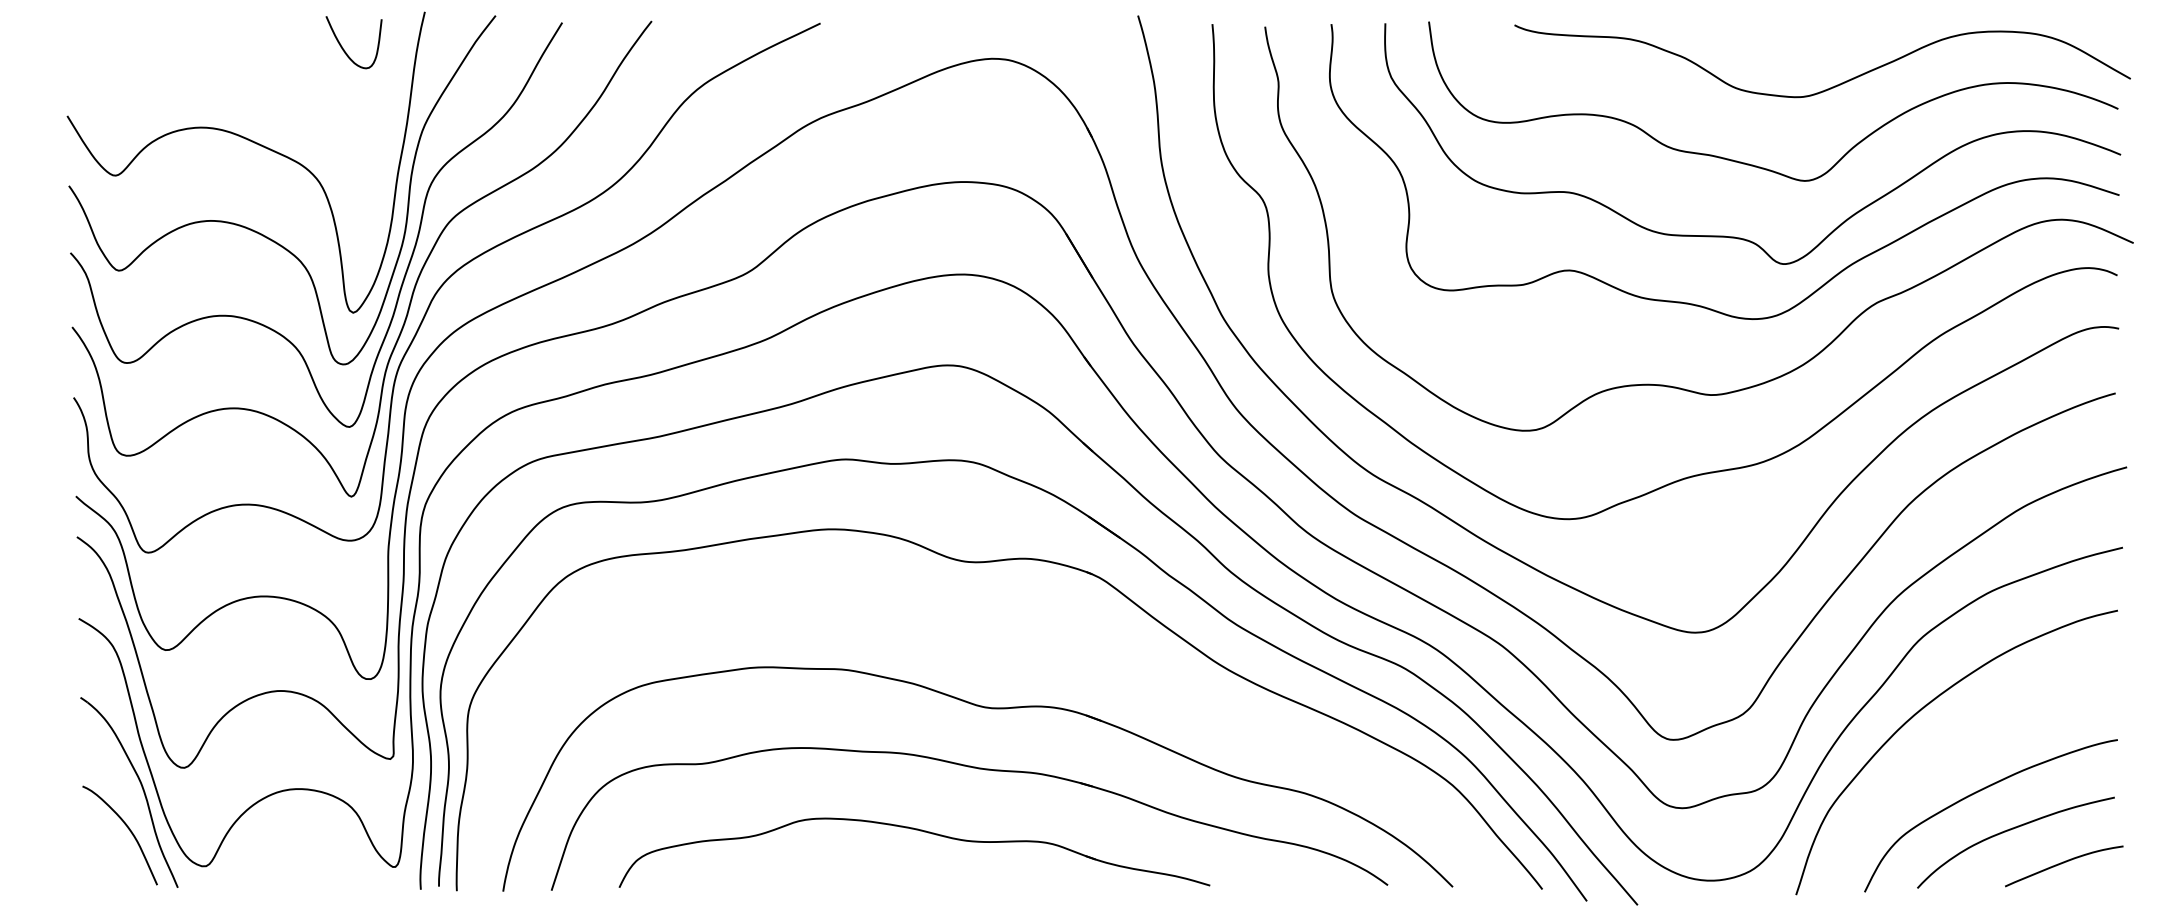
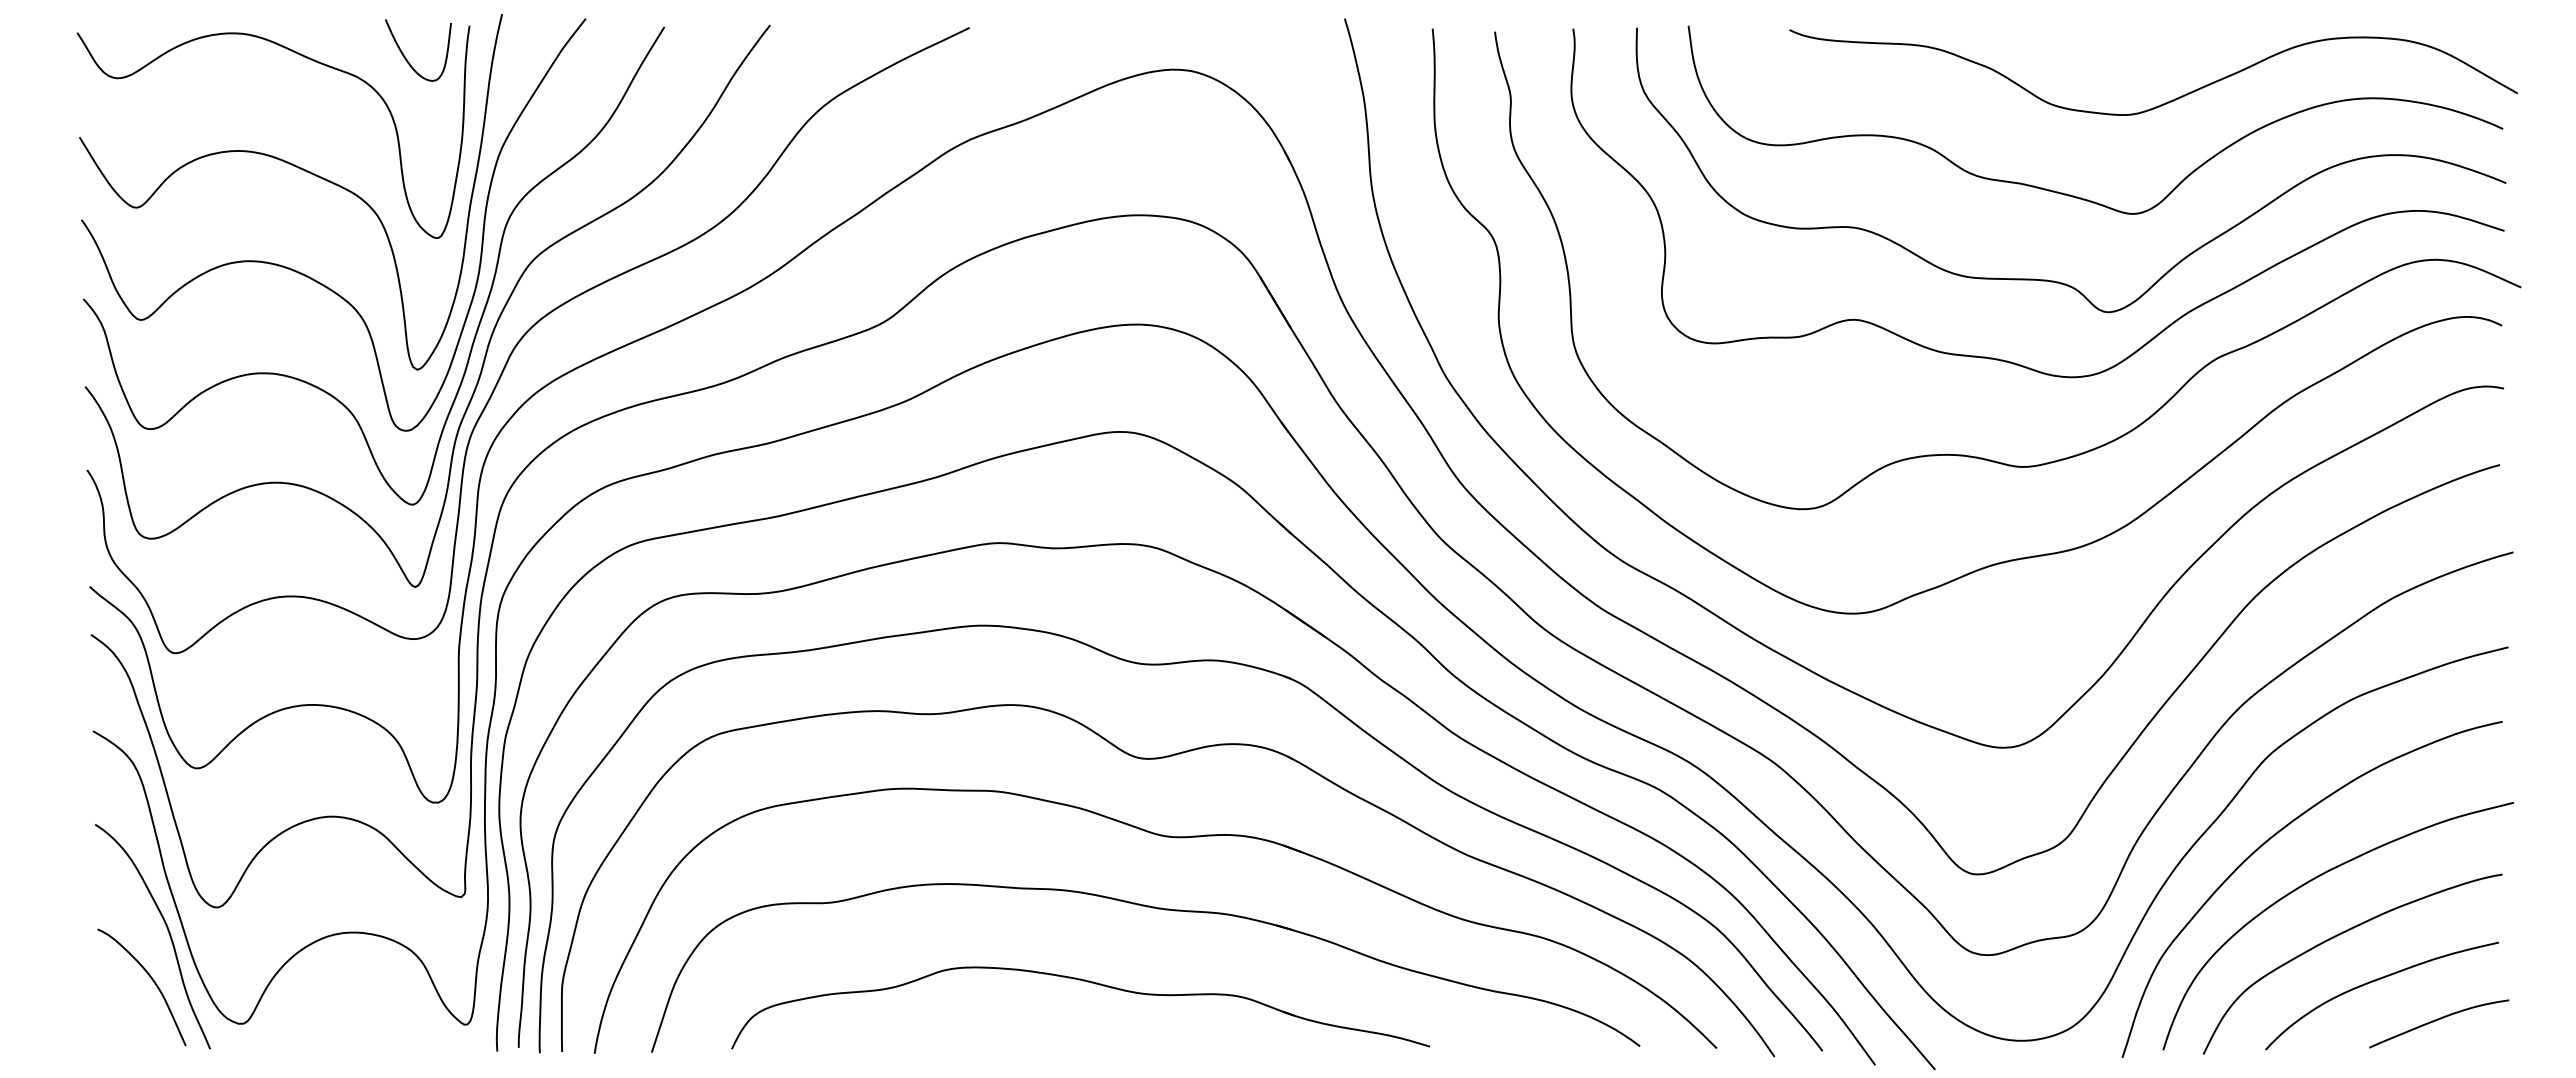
curve: (261, 50) -> (308, 59), added
part: (979, 642) -> (1157, 759), added
curve: (1957, 745) -> (2313, 880), added

